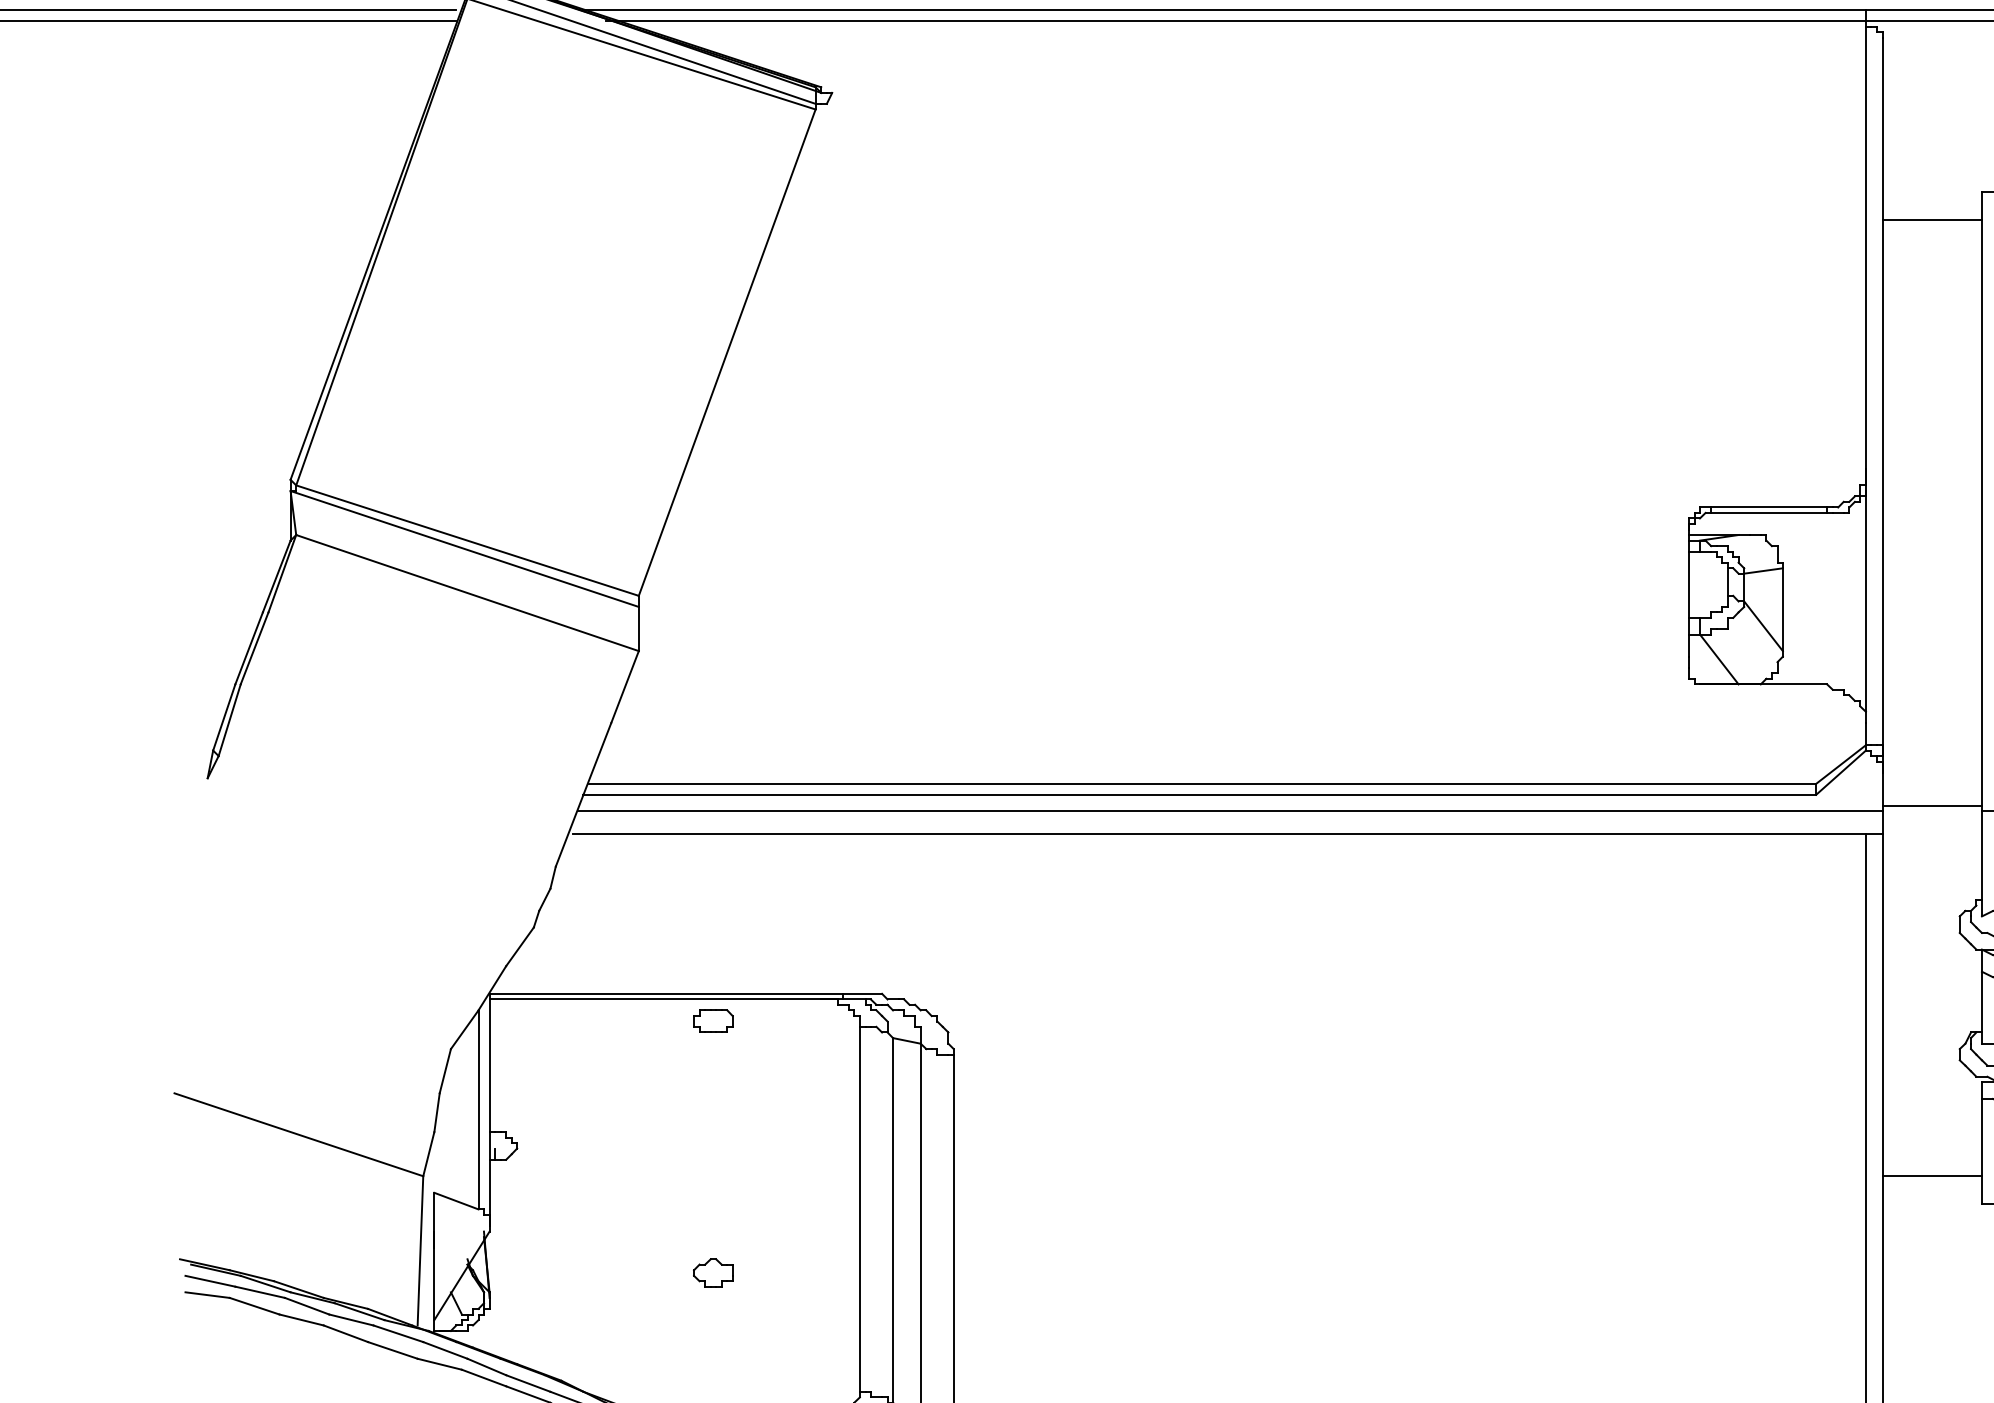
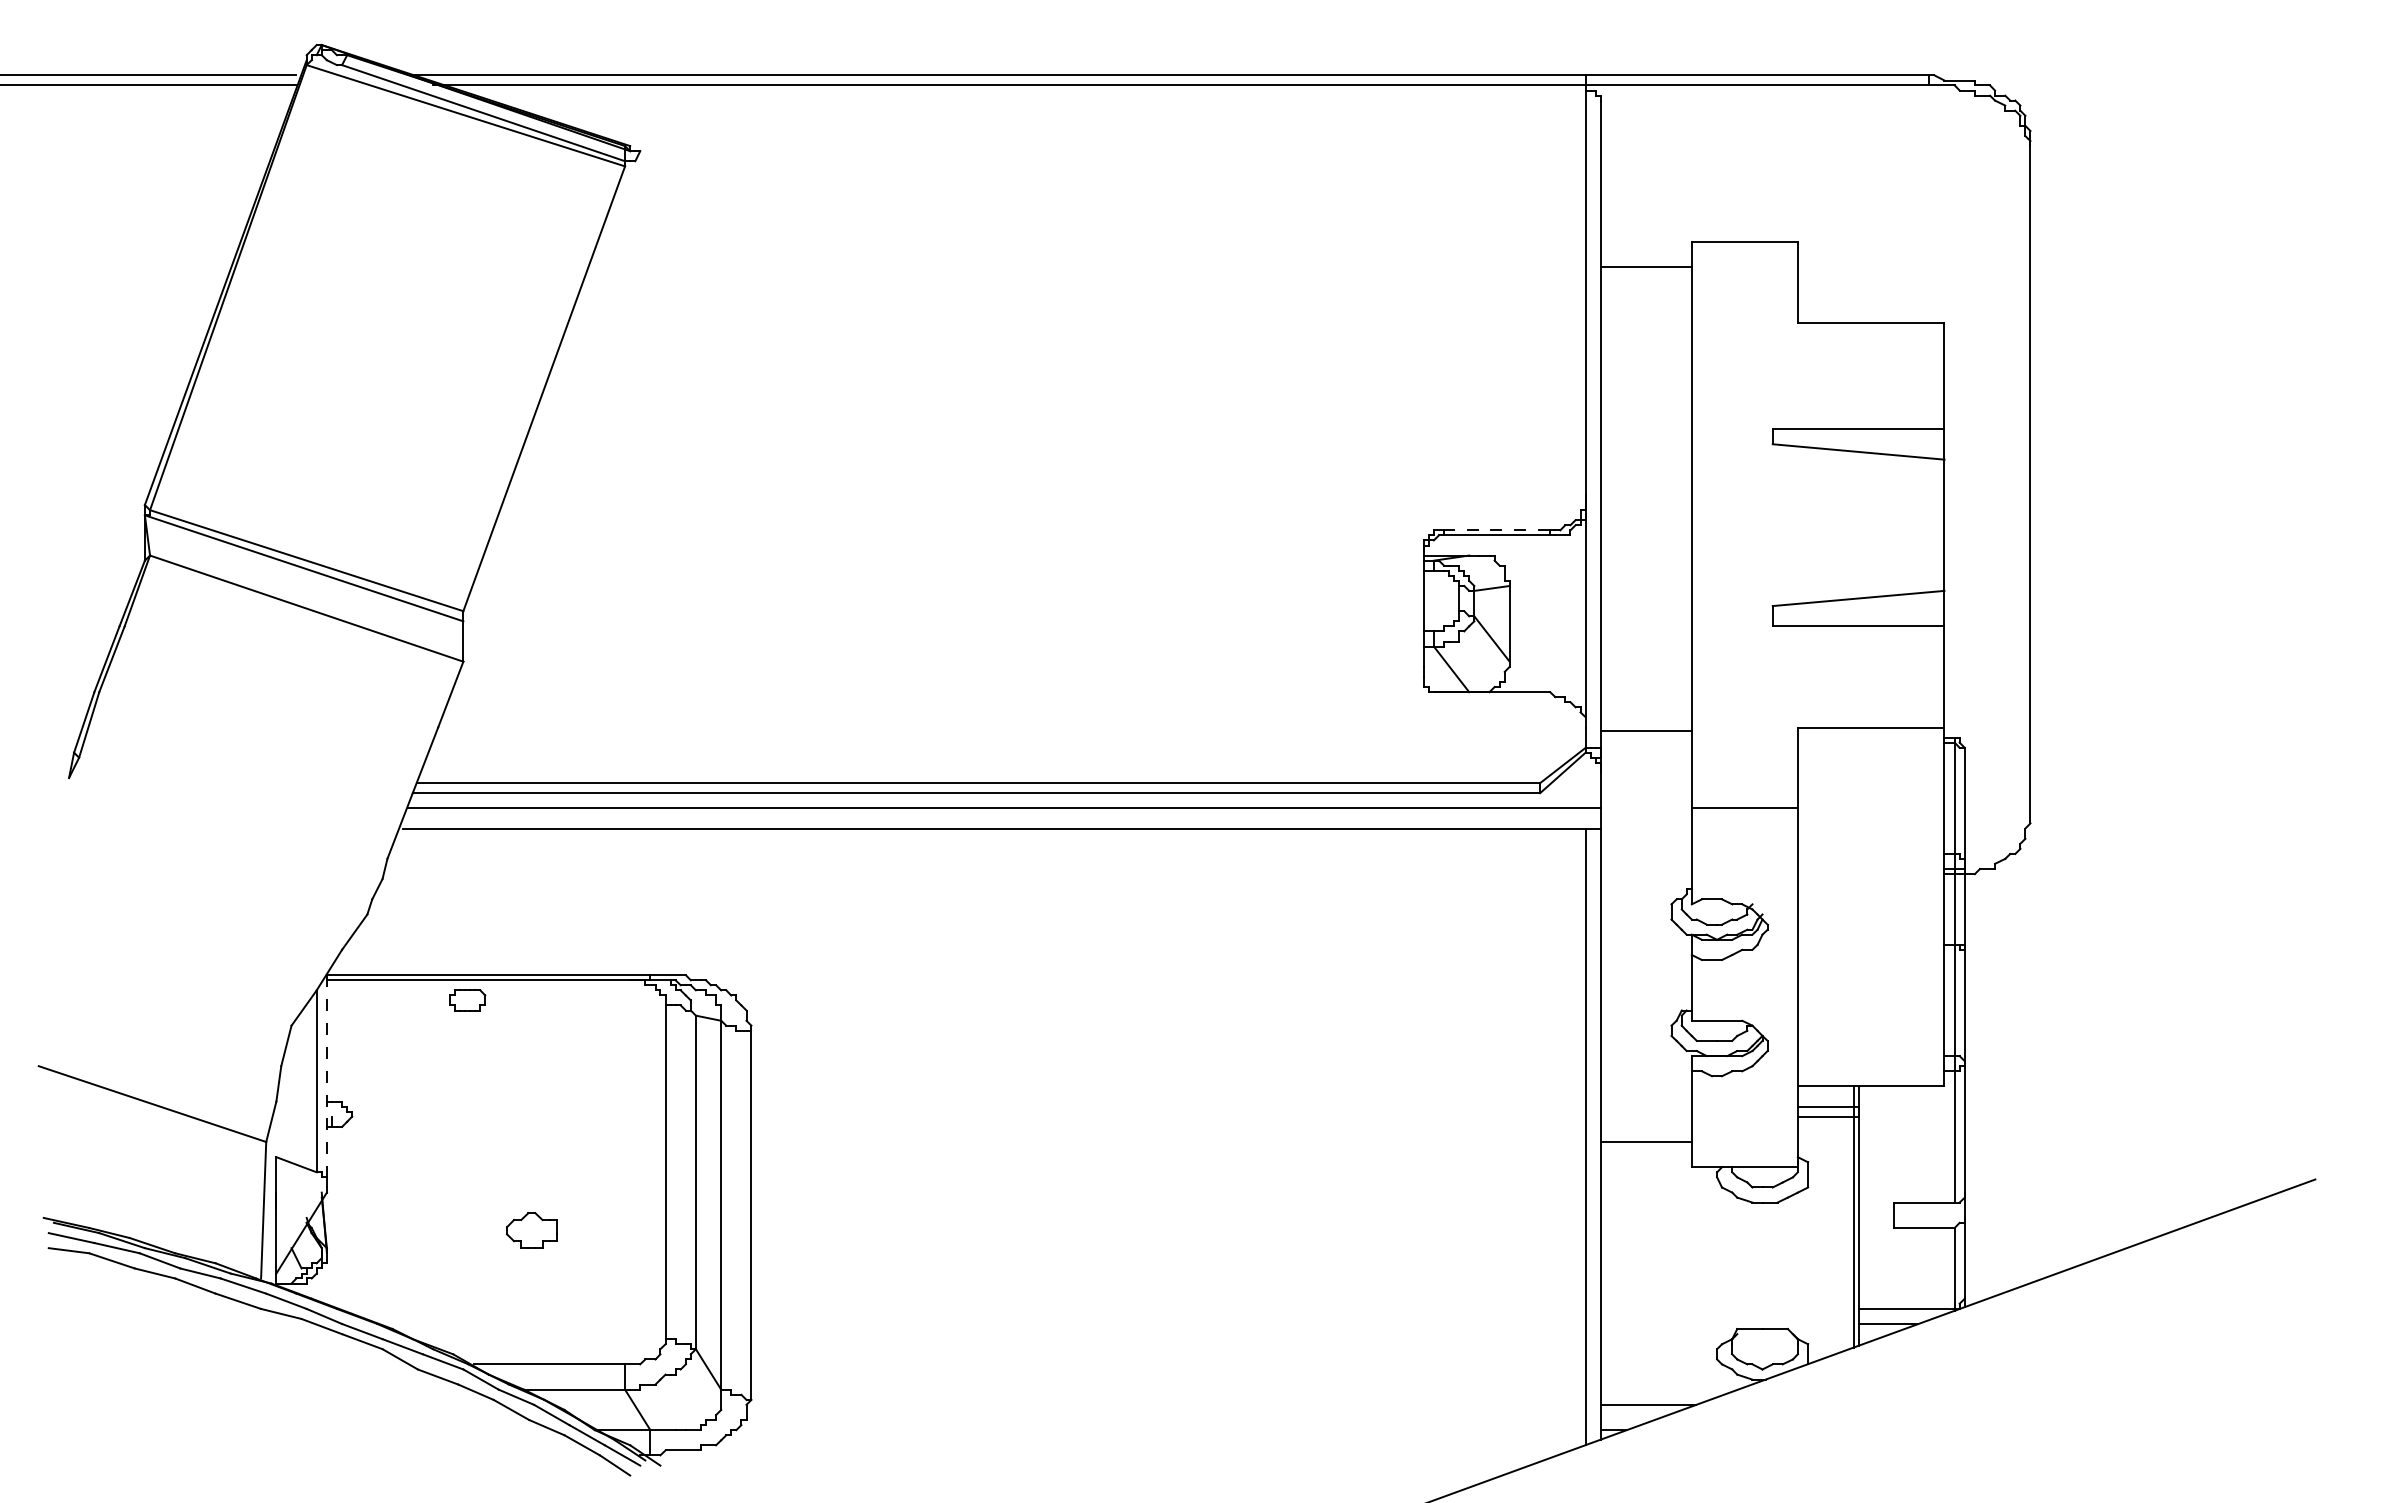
line: (1768, 507) -> (1496, 530), solid -> dashed
line: (1931, 806) -> (1645, 731), moved
part: (713, 1021) -> (467, 1000), moved
line: (489, 1110) -> (326, 1081), solid -> dashed
part: (712, 1271) -> (530, 1229), size x1.4

